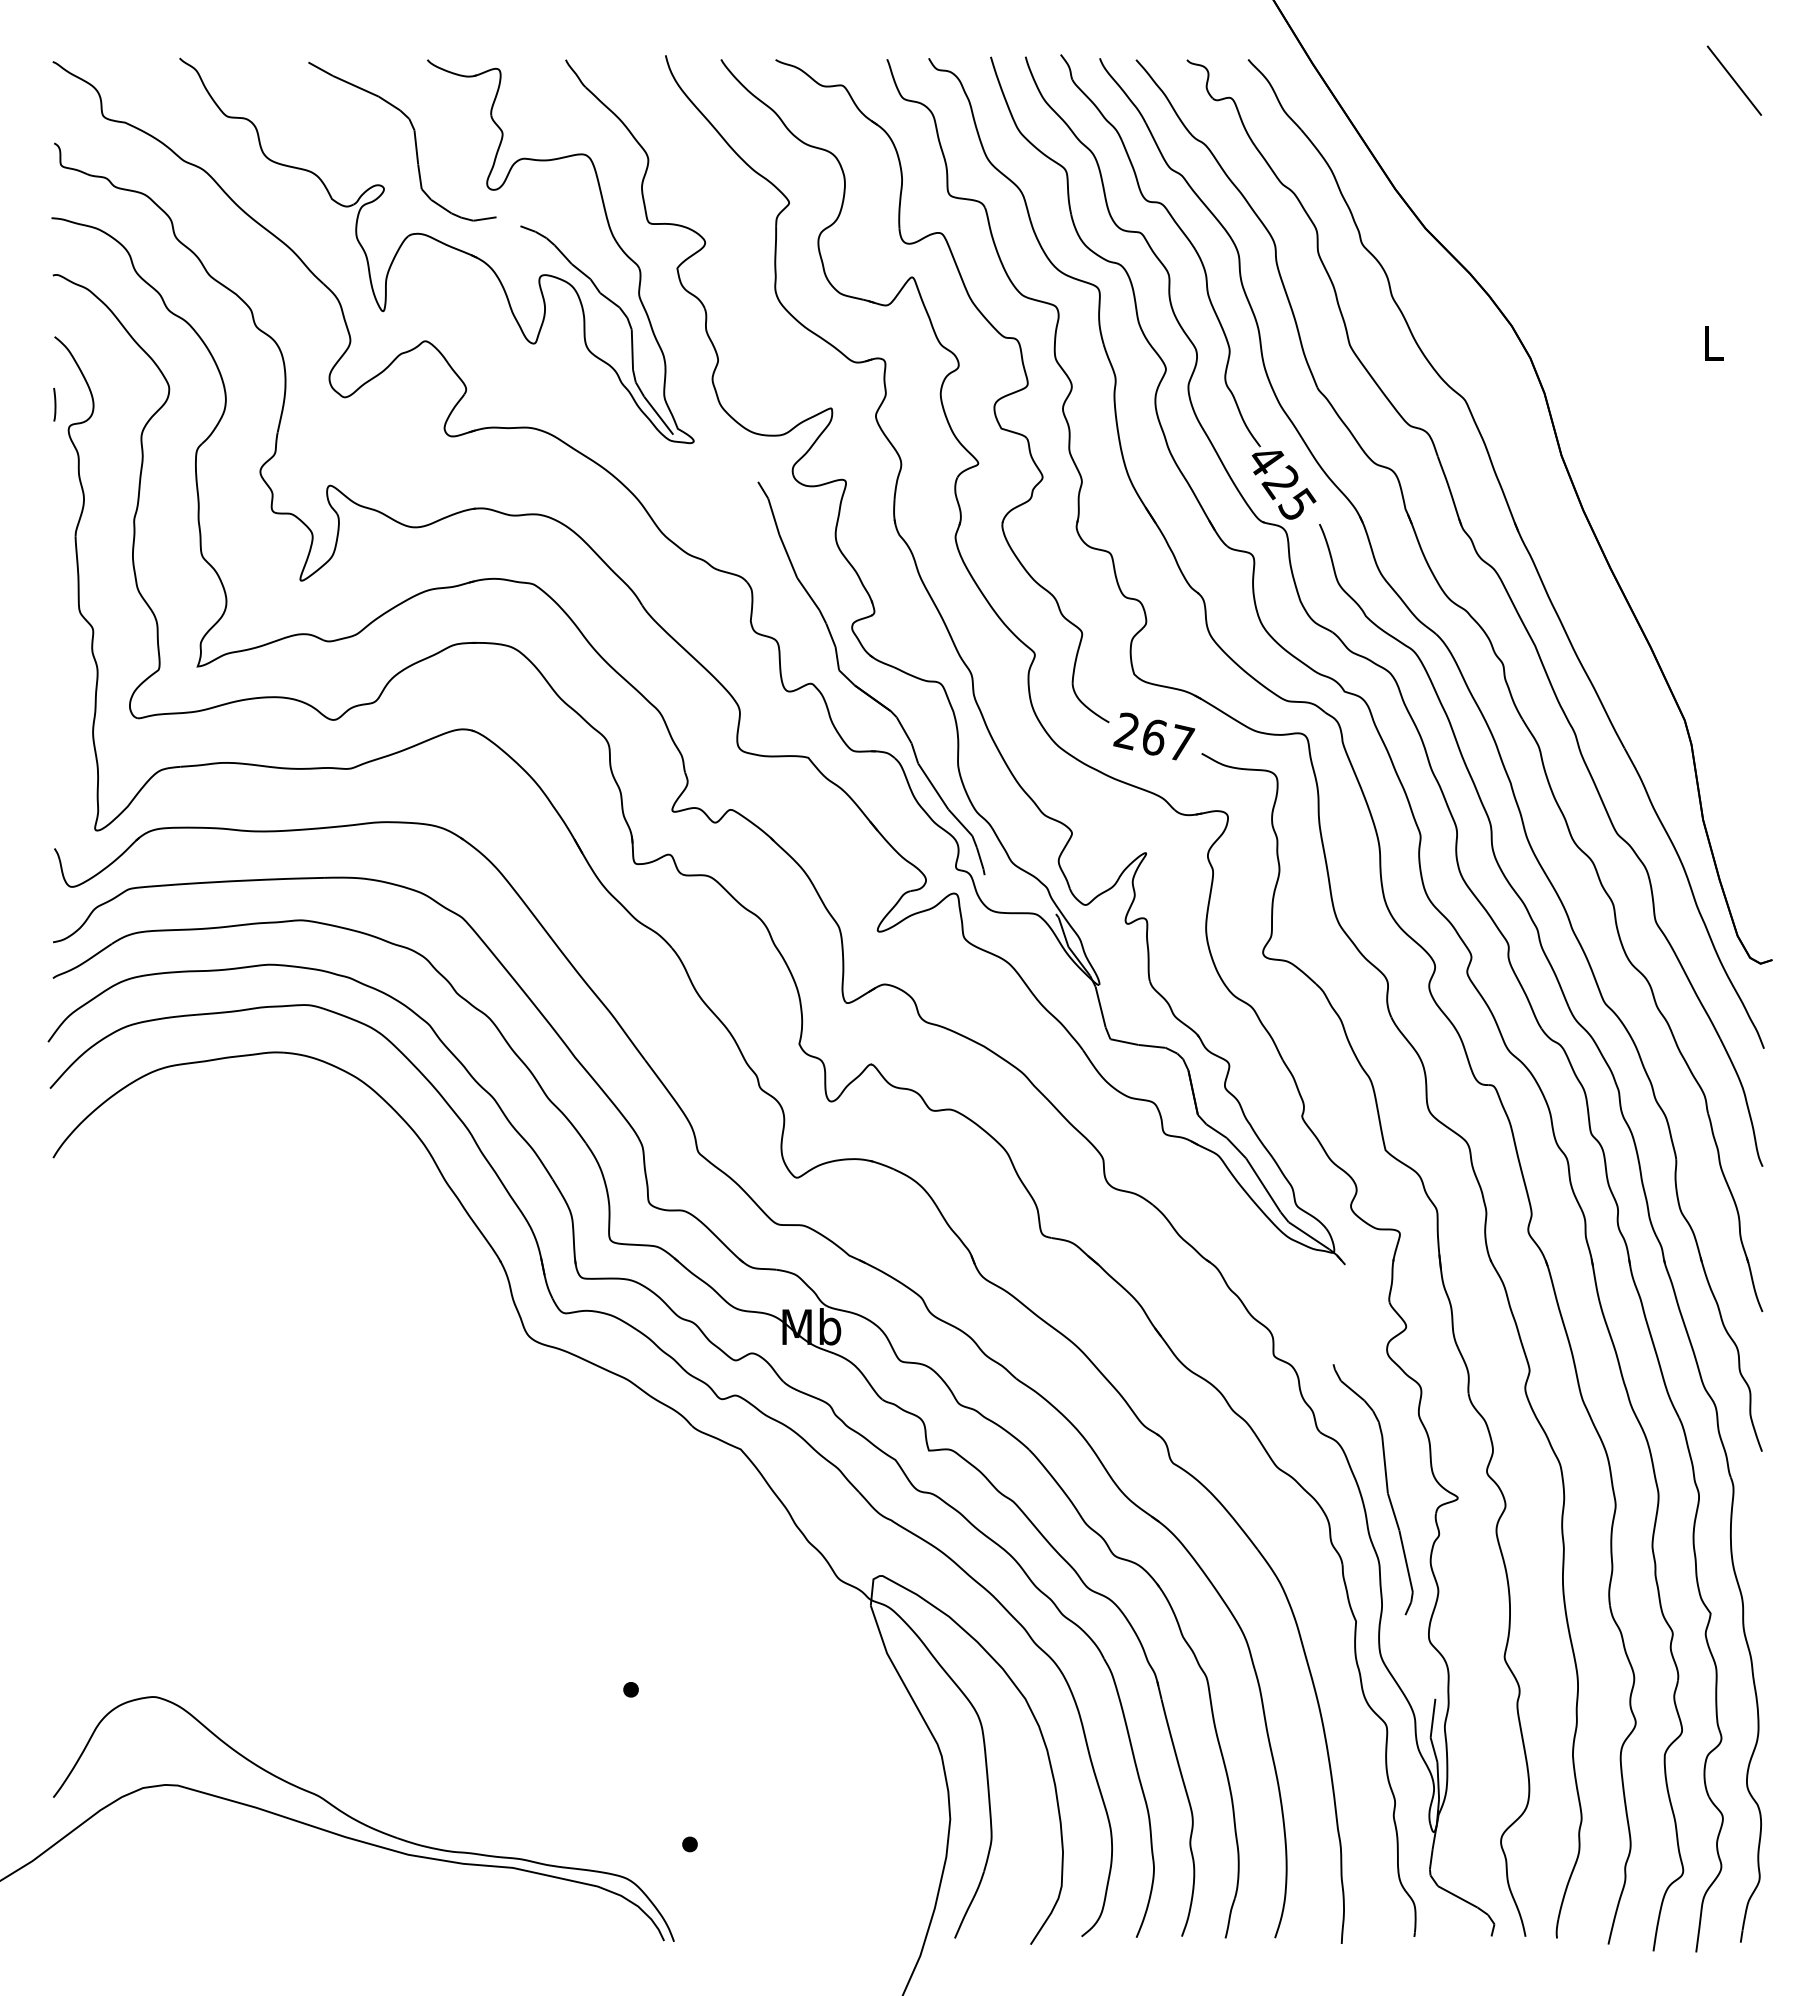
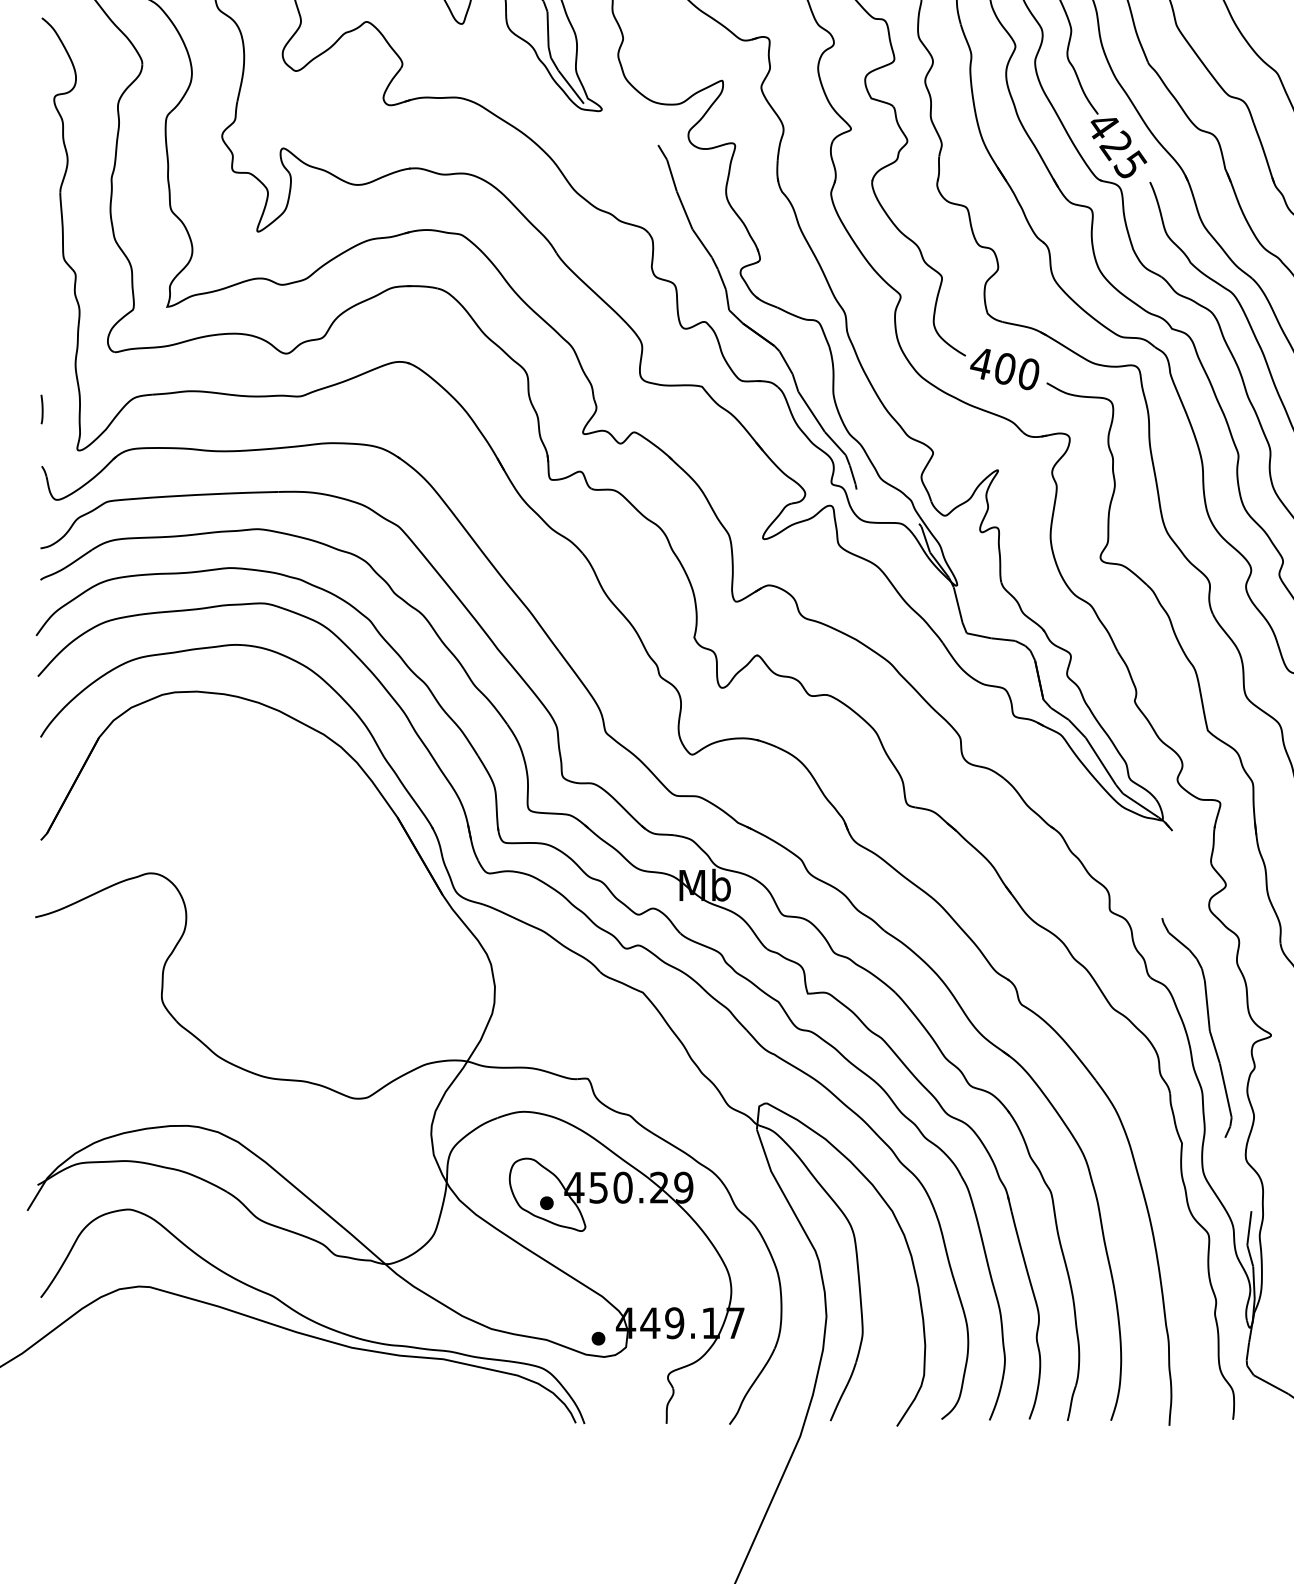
line: (54, 404) -> (41, 409), moved
text: (1154, 736) -> (1005, 368), 267 -> 400
part: (475, 1538) -> (410, 1070), added

